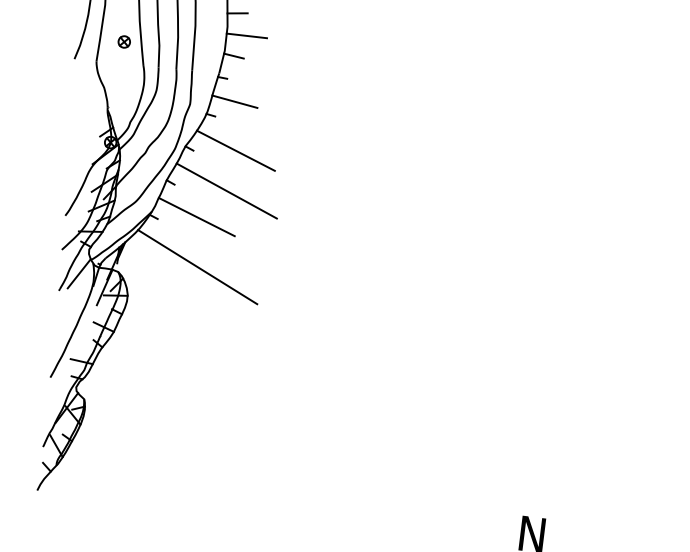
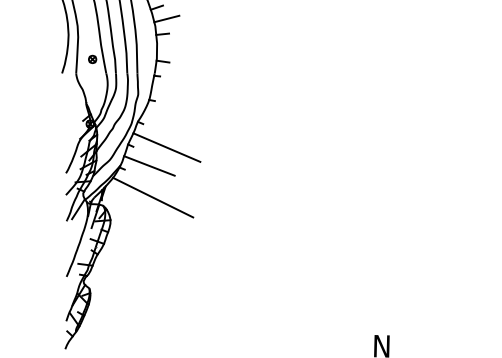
line: (246, 35) -> (169, 47), removed
line: (234, 101) -> (166, 90), removed
line: (236, 150) -> (170, 121), removed

